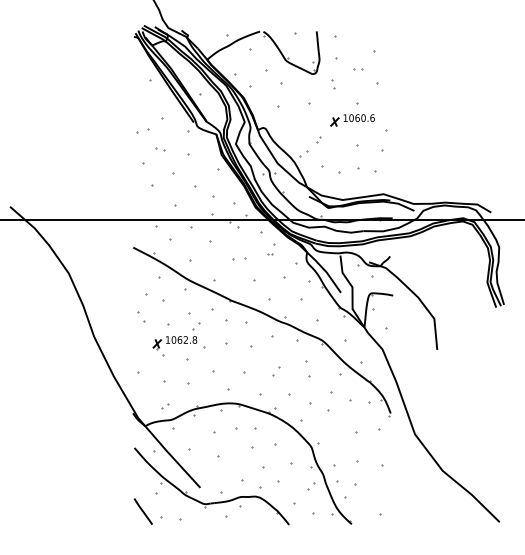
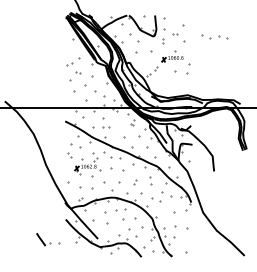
part: (348, 168) -> (214, 36), moved
part: (240, 260) -> (106, 127), moved
part: (158, 511) -> (48, 239), moved

